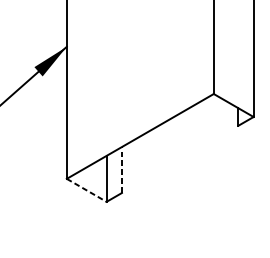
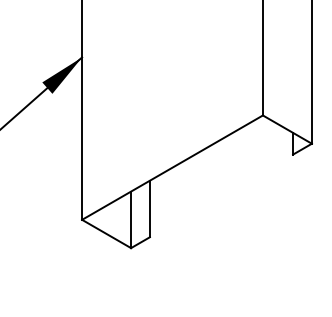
line: (121, 169) -> (149, 208), dashed -> solid
line: (87, 190) -> (107, 234), dashed -> solid

